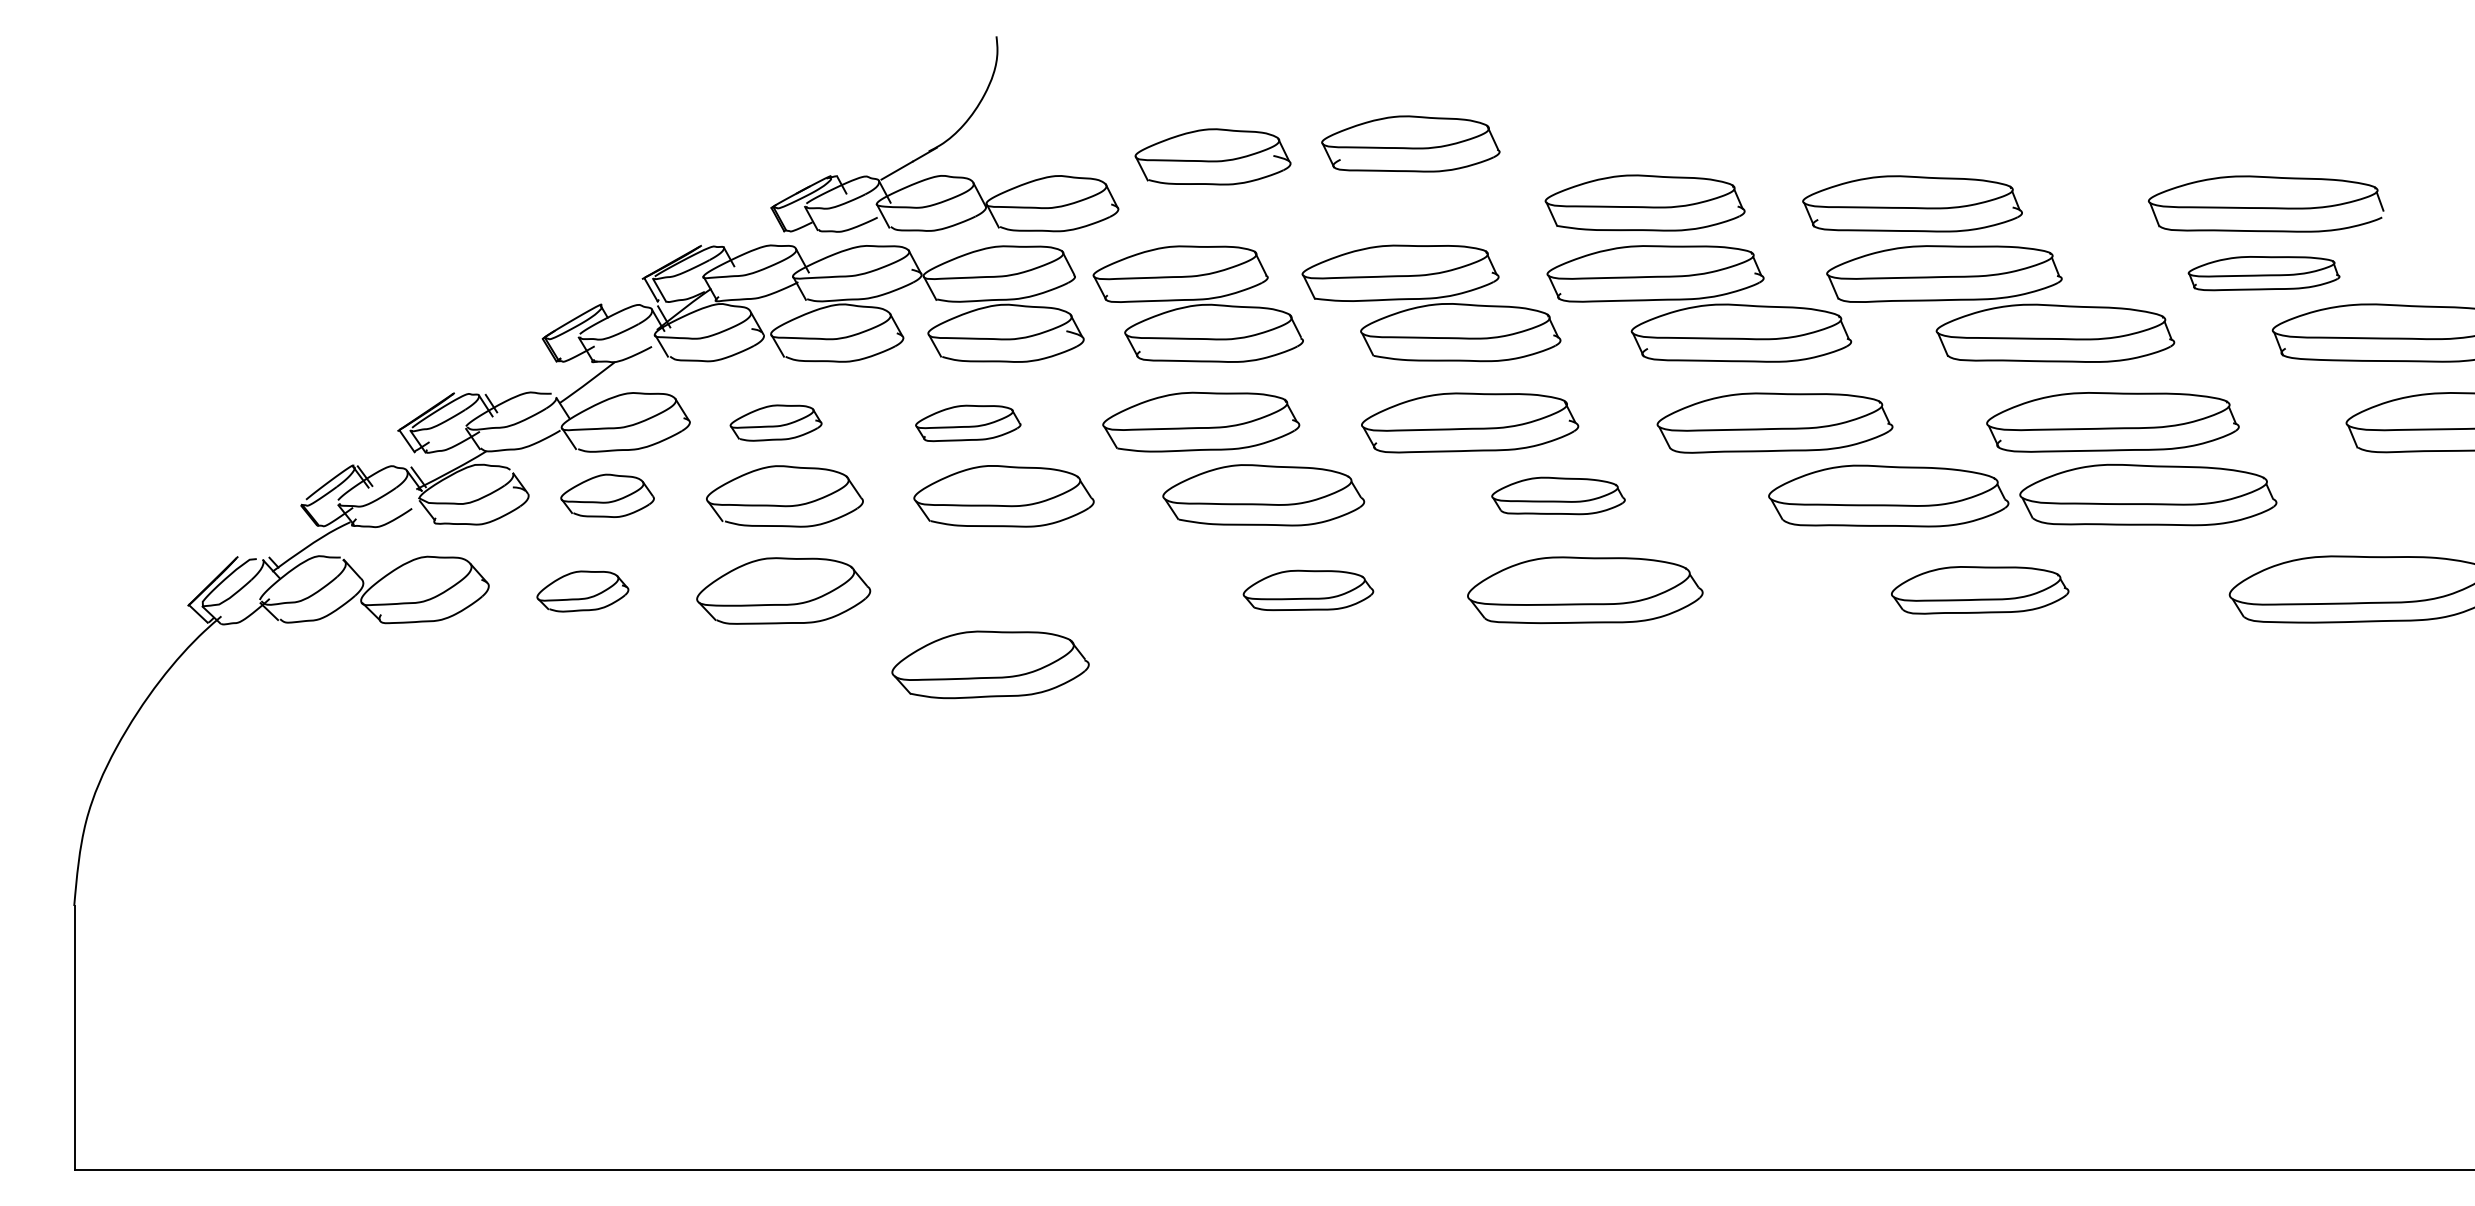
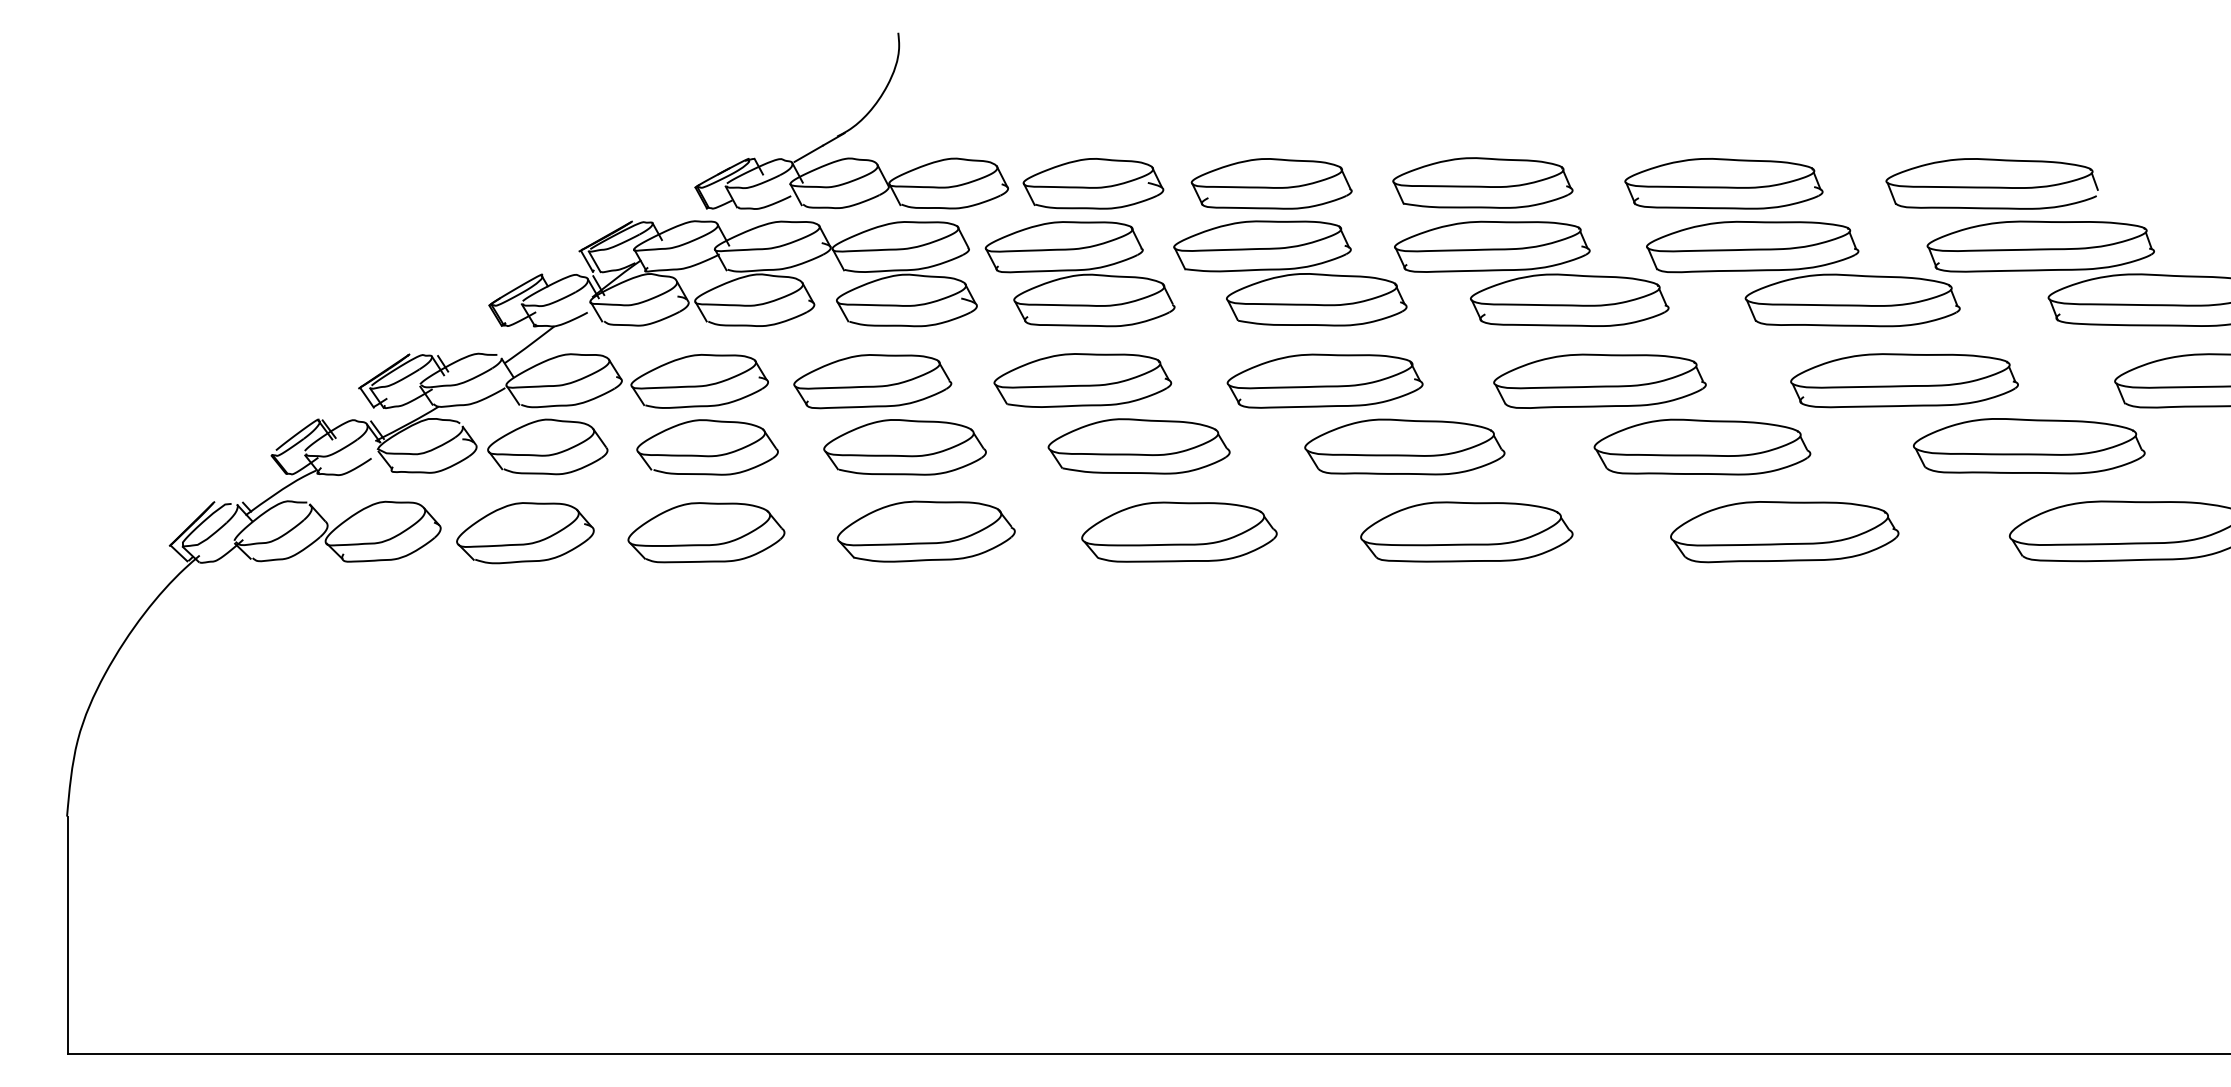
part: (1410, 143) -> (1271, 183), moved
part: (1212, 156) -> (1092, 183), moved
part: (2266, 203) -> (1992, 183), moved
part: (2263, 273) -> (2040, 246), size x1.67
part: (775, 422) -> (699, 380), size x1.67
part: (968, 423) -> (873, 381), size x1.67
part: (2148, 494) -> (2029, 445), moved
part: (607, 495) -> (547, 446), size x1.43
part: (1558, 495) -> (1404, 446), size x1.67
part: (1308, 590) -> (1179, 532), size x1.67
part: (1585, 590) -> (1467, 532), moved
part: (1980, 590) -> (1785, 532), size x1.43
part: (582, 591) -> (525, 533), size x1.67
part: (990, 664) -> (926, 531), moved

